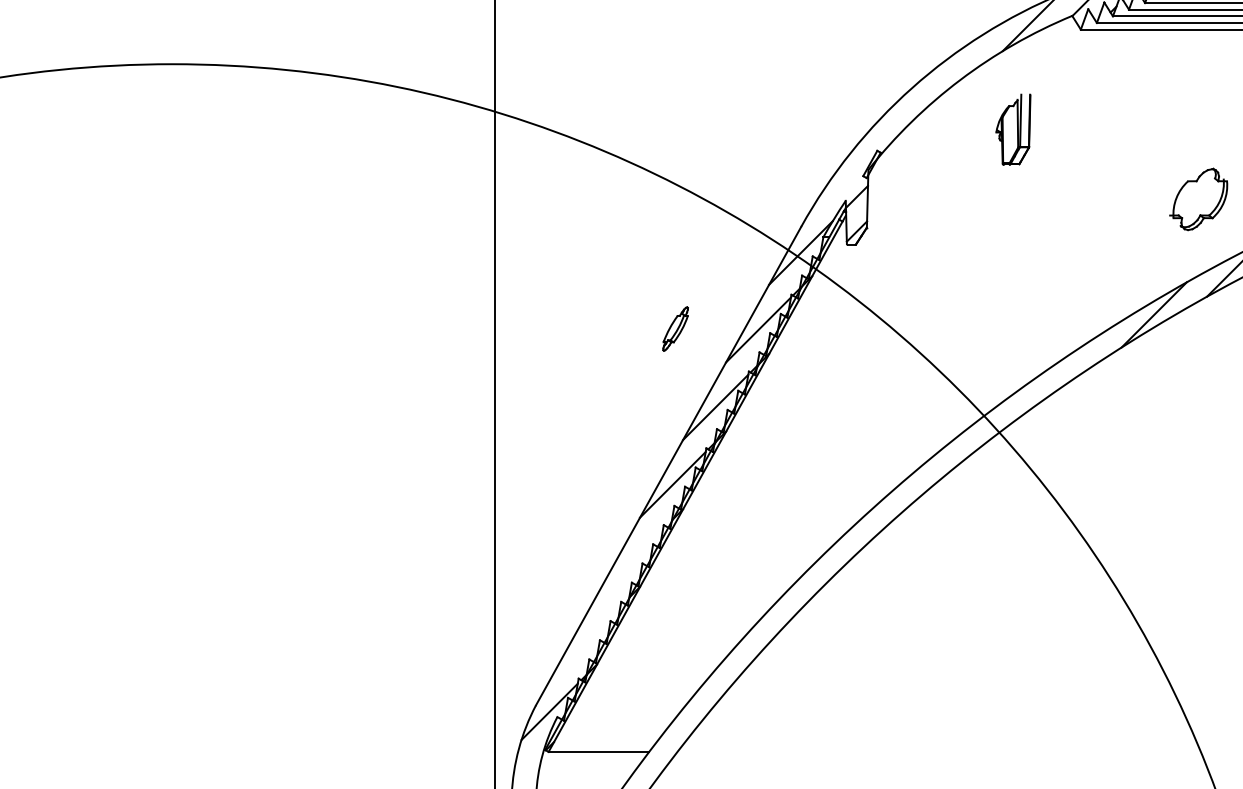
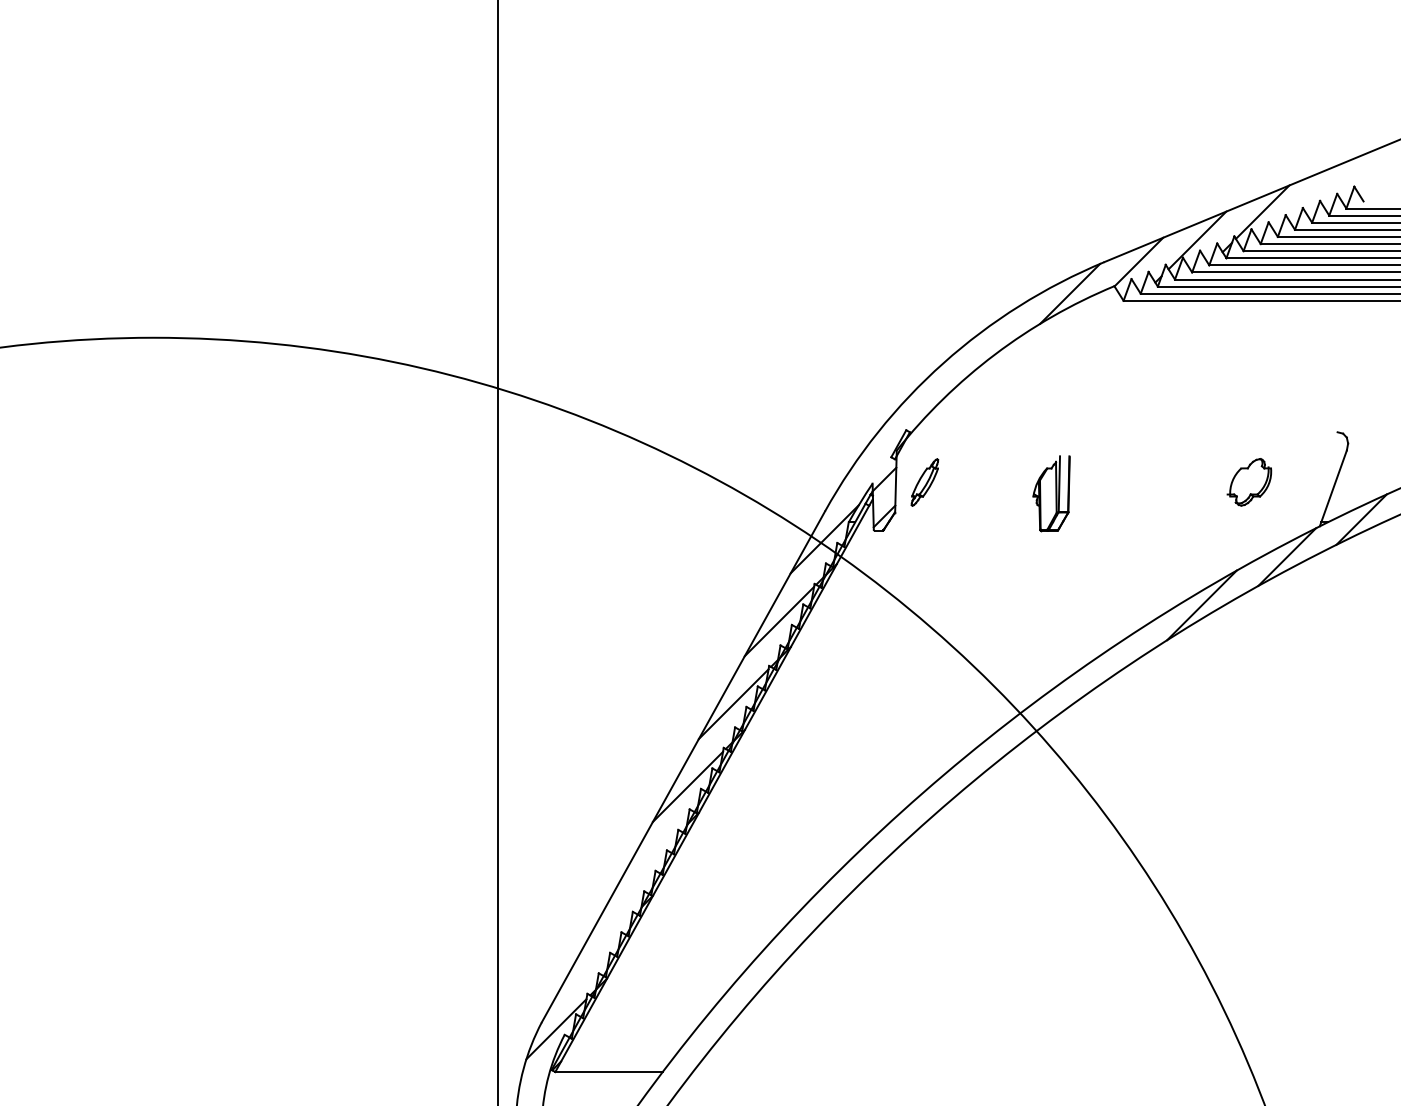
part: (1013, 129) -> (1051, 493), moved
part: (1198, 199) -> (1249, 482), size x0.71
part: (675, 329) -> (924, 482), moved

